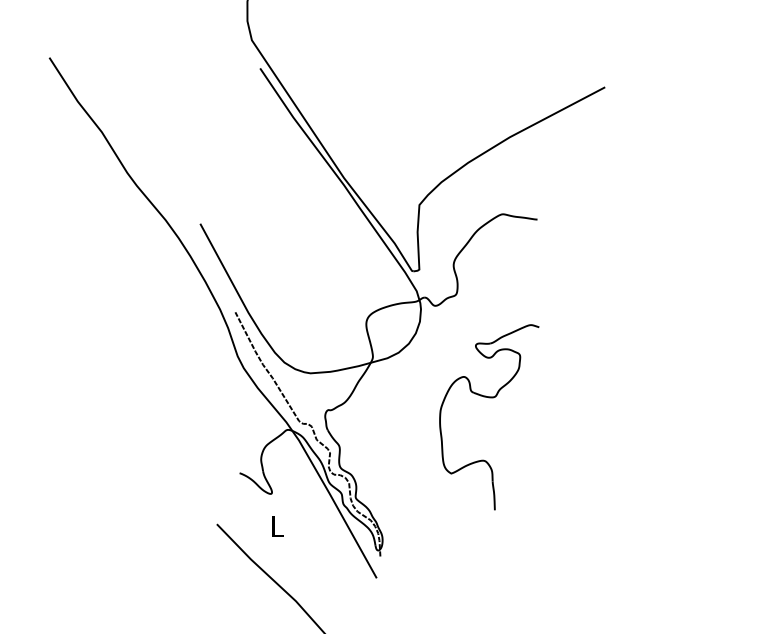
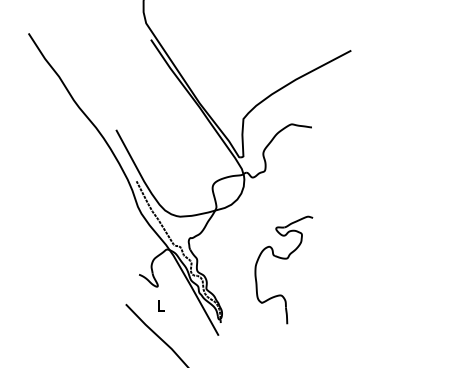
part: (488, 398) -> (283, 259), moved

